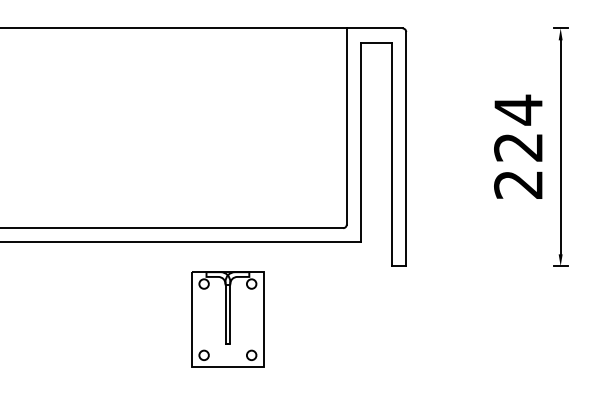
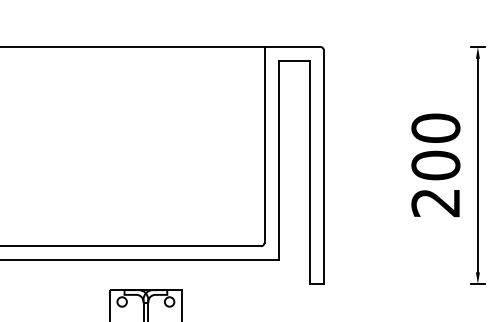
text: (518, 128) -> (435, 146), 224 -> 200

